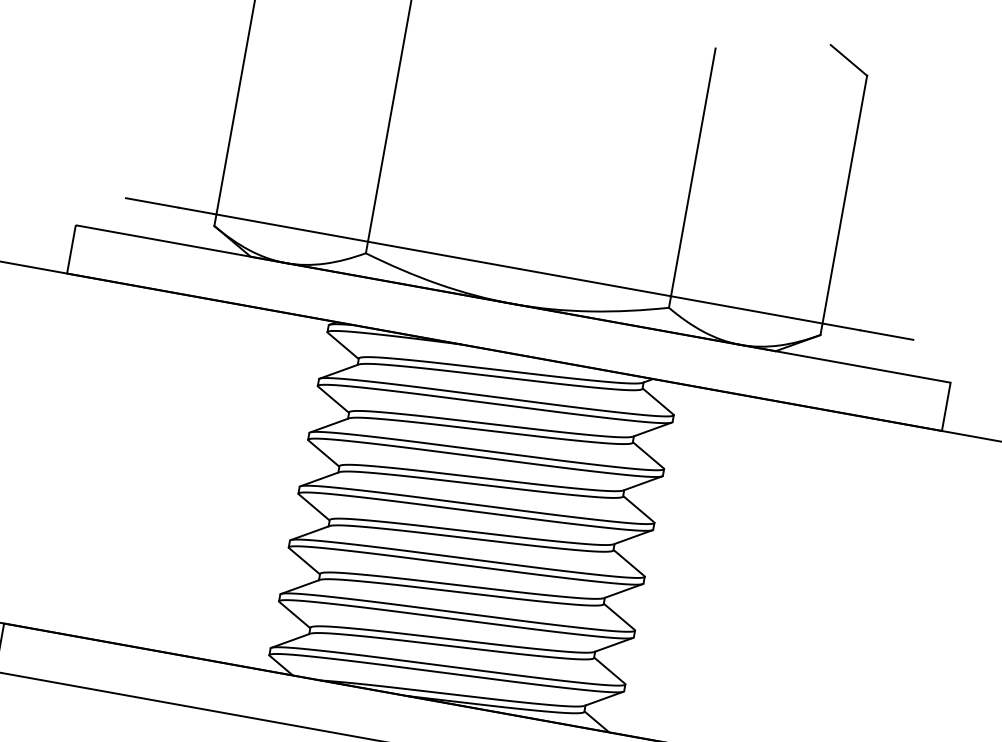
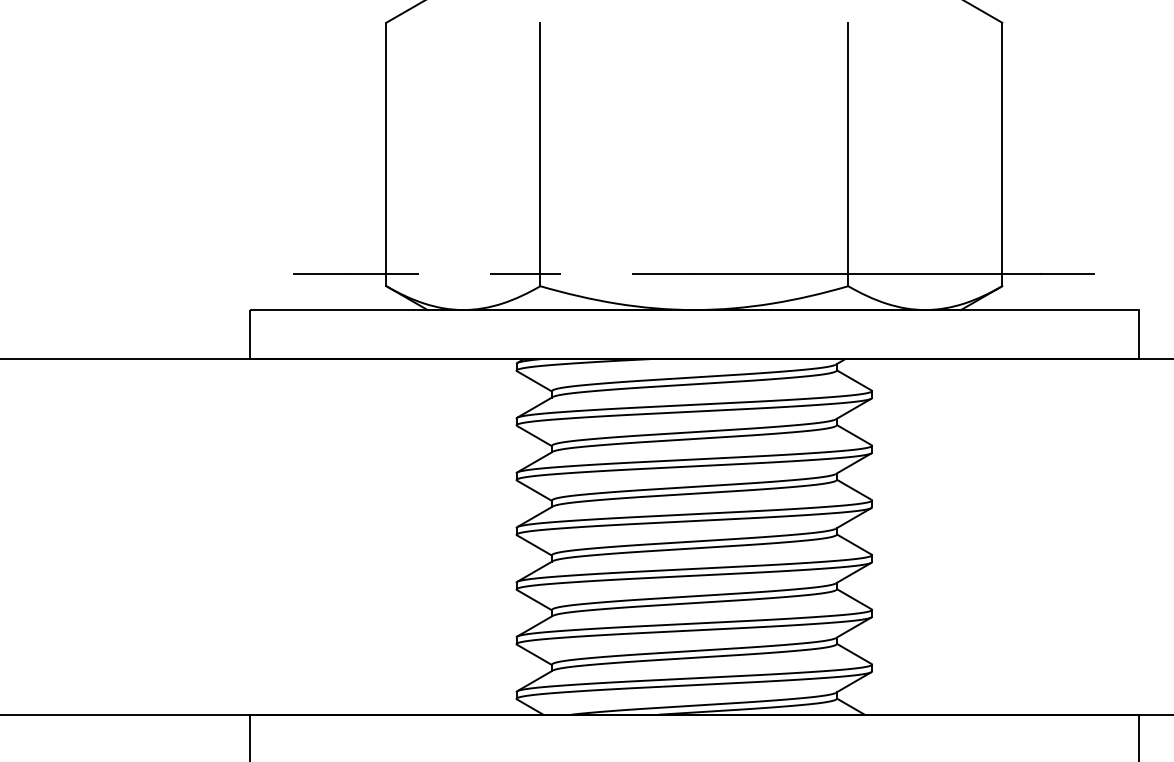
line: (349, 238) -> (521, 274), solid -> dashed

